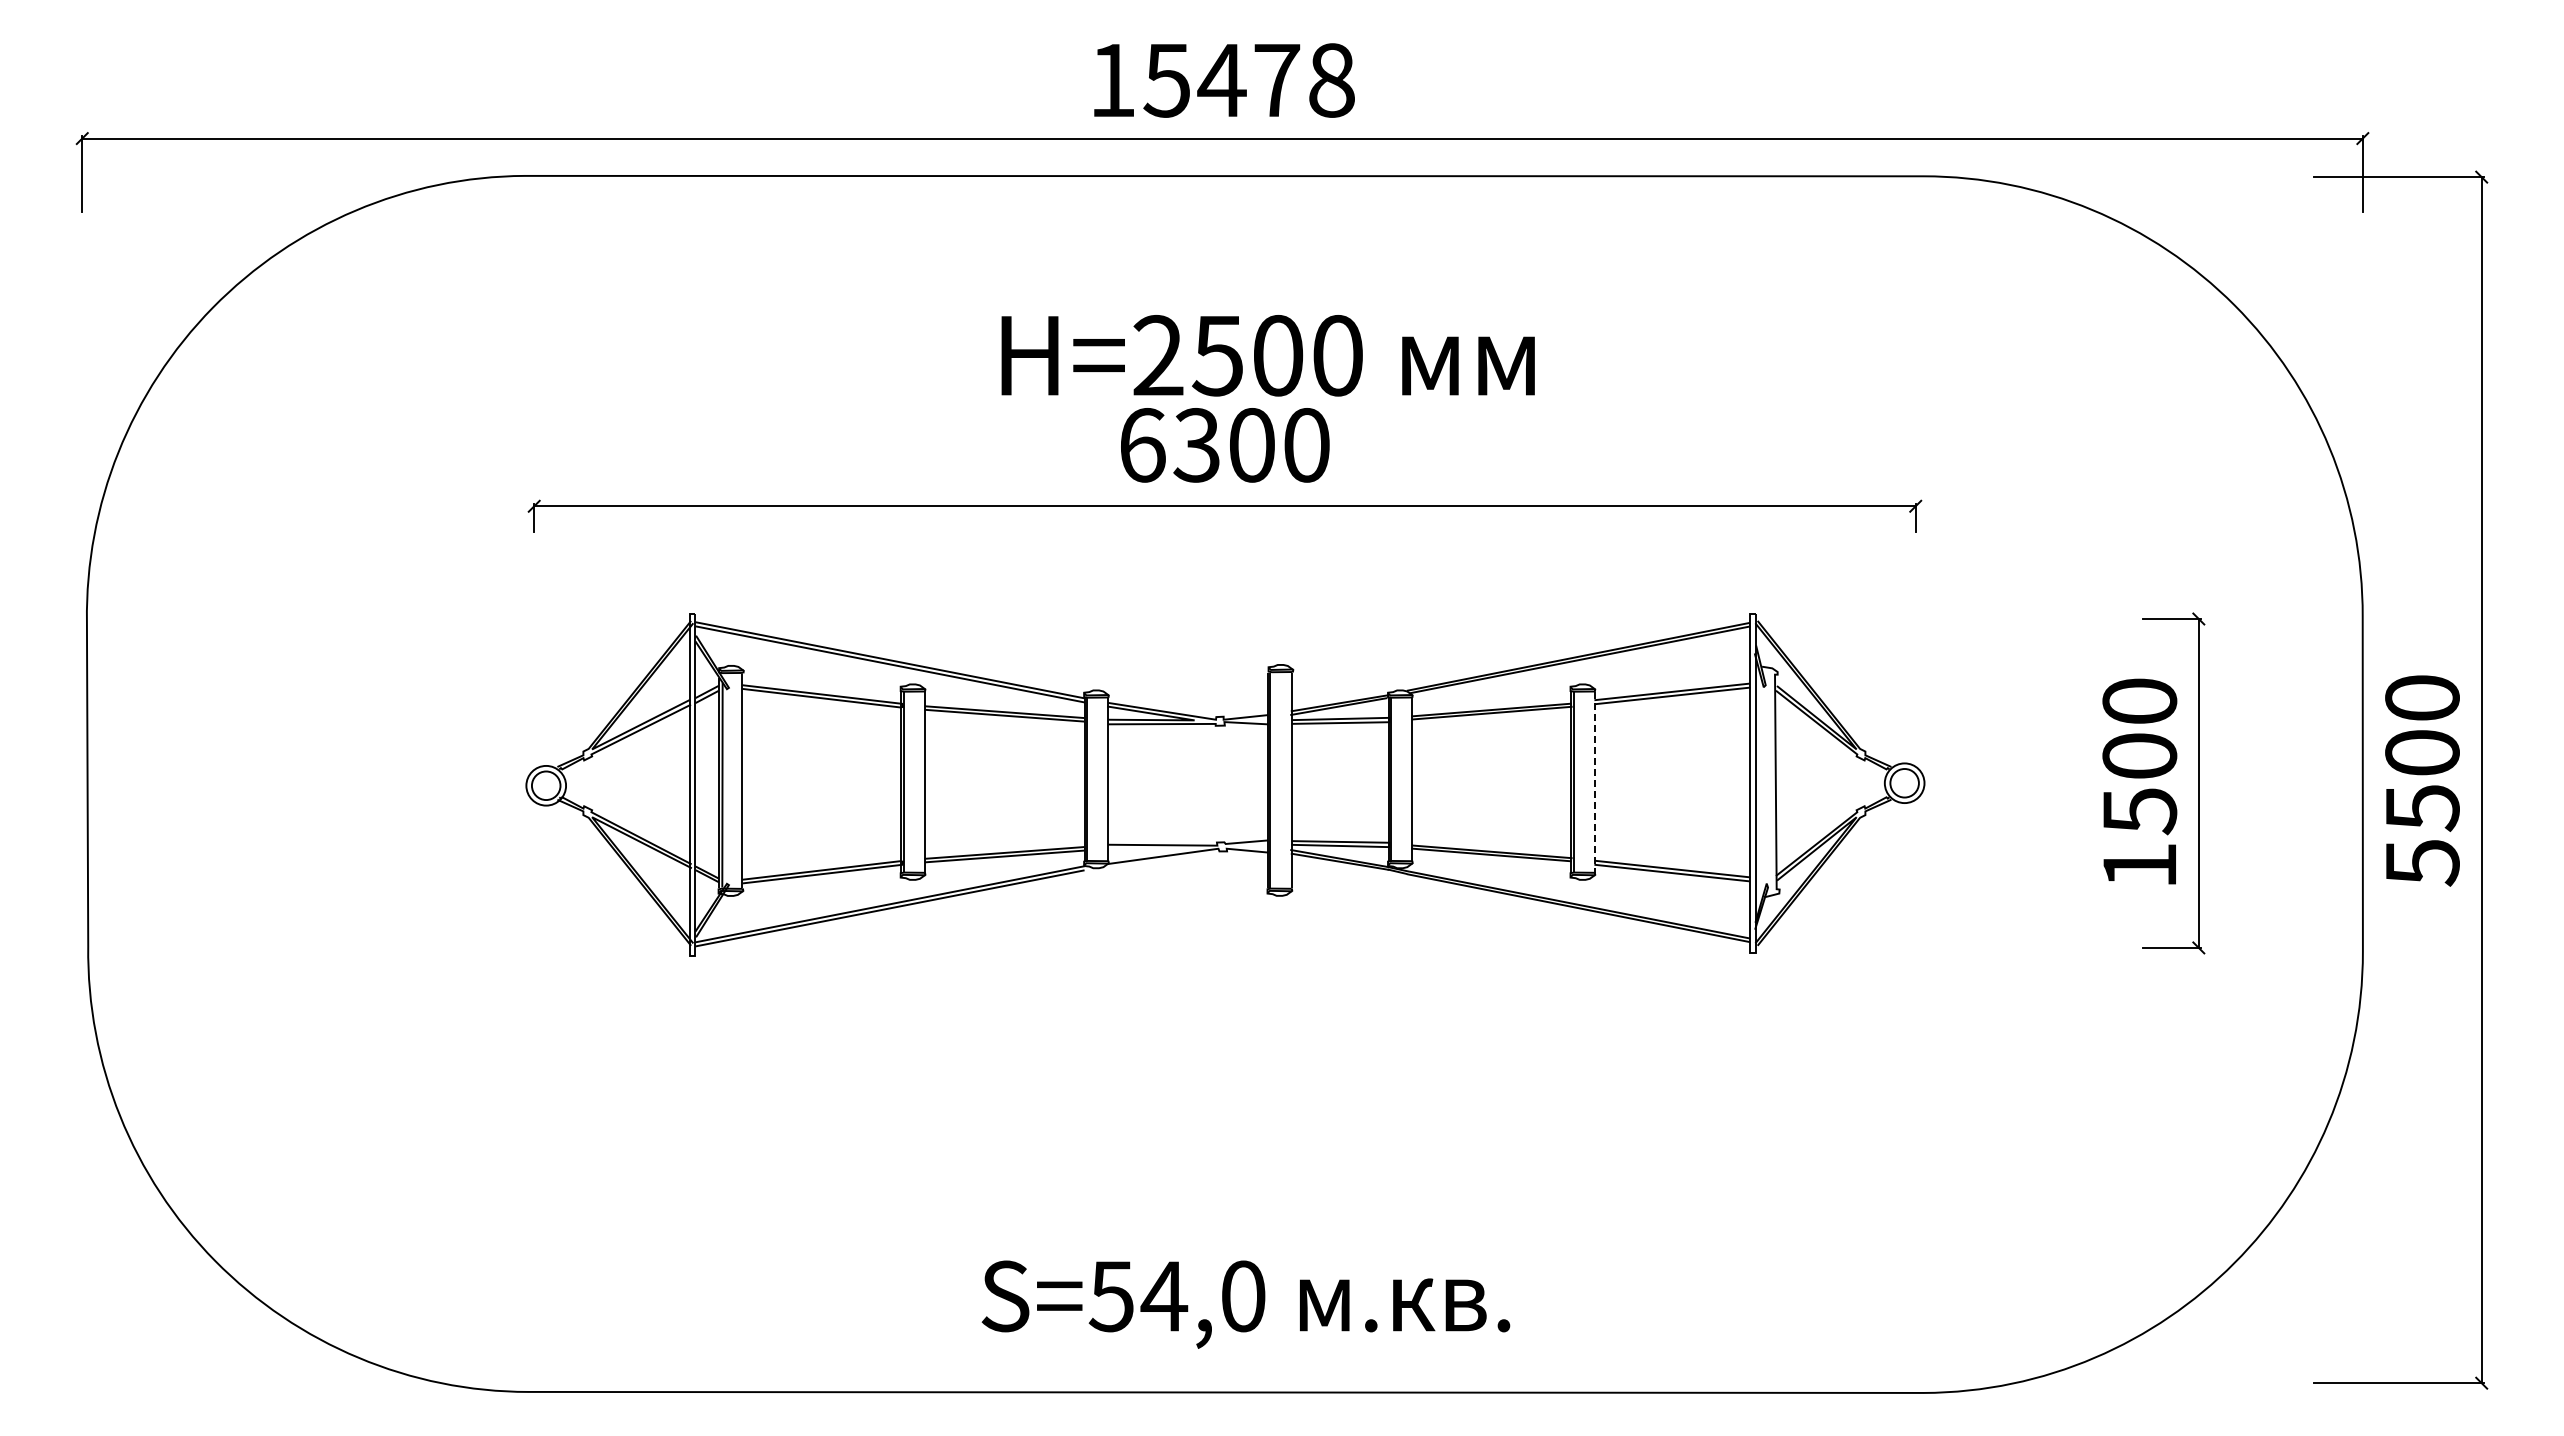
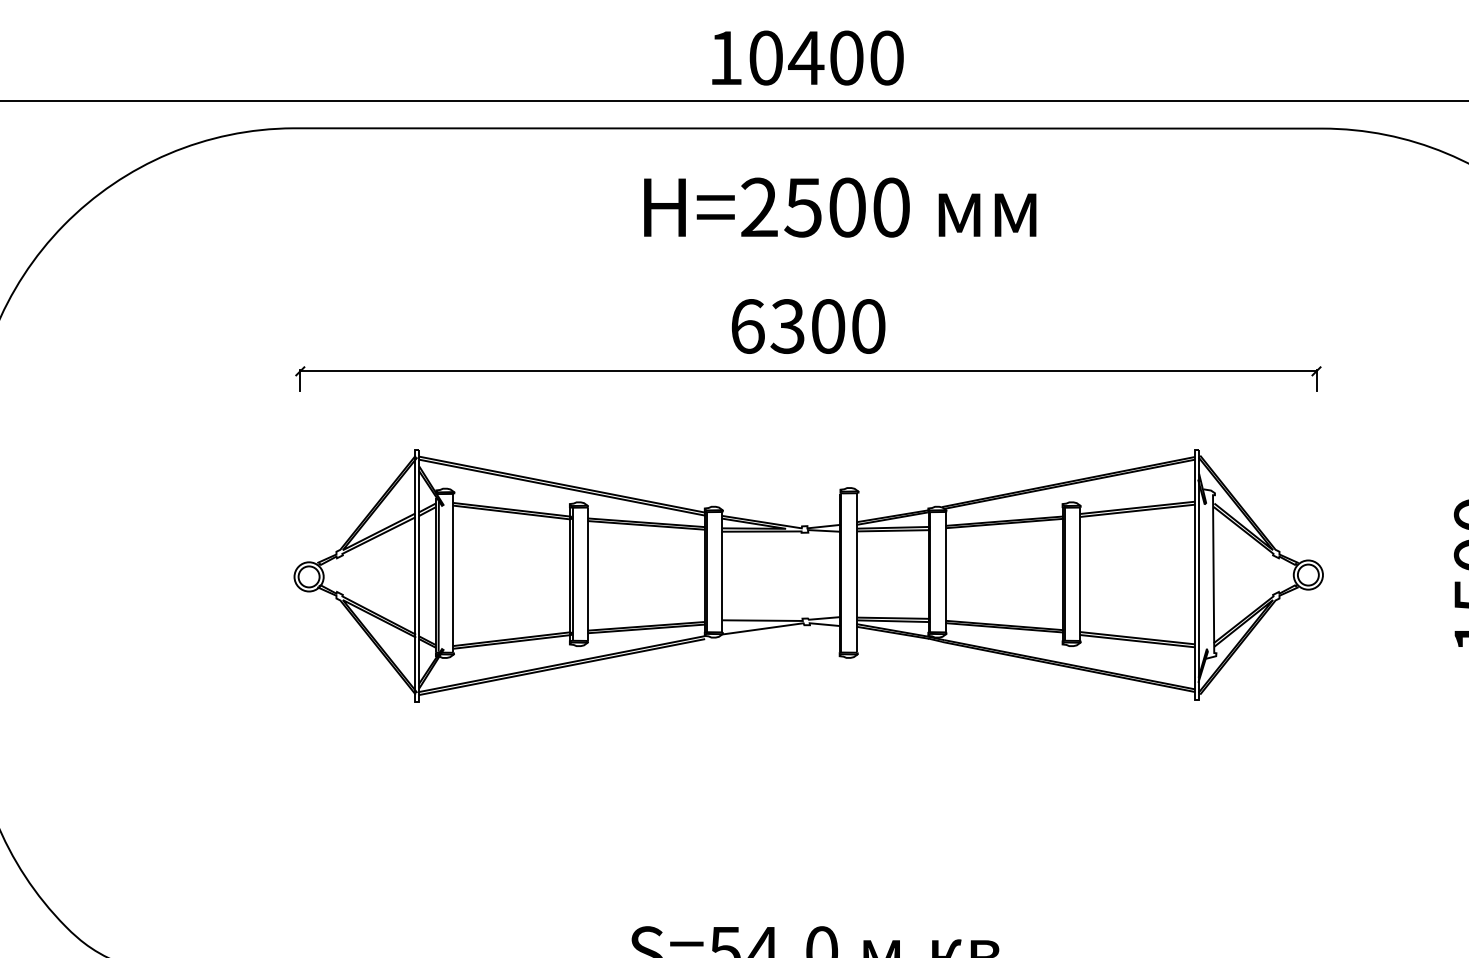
text: (1248, 80) -> (825, 58), 15478 -> 10400
text: (1267, 355) -> (839, 207), moved
line: (1594, 782) -> (1080, 574), dashed -> solid

